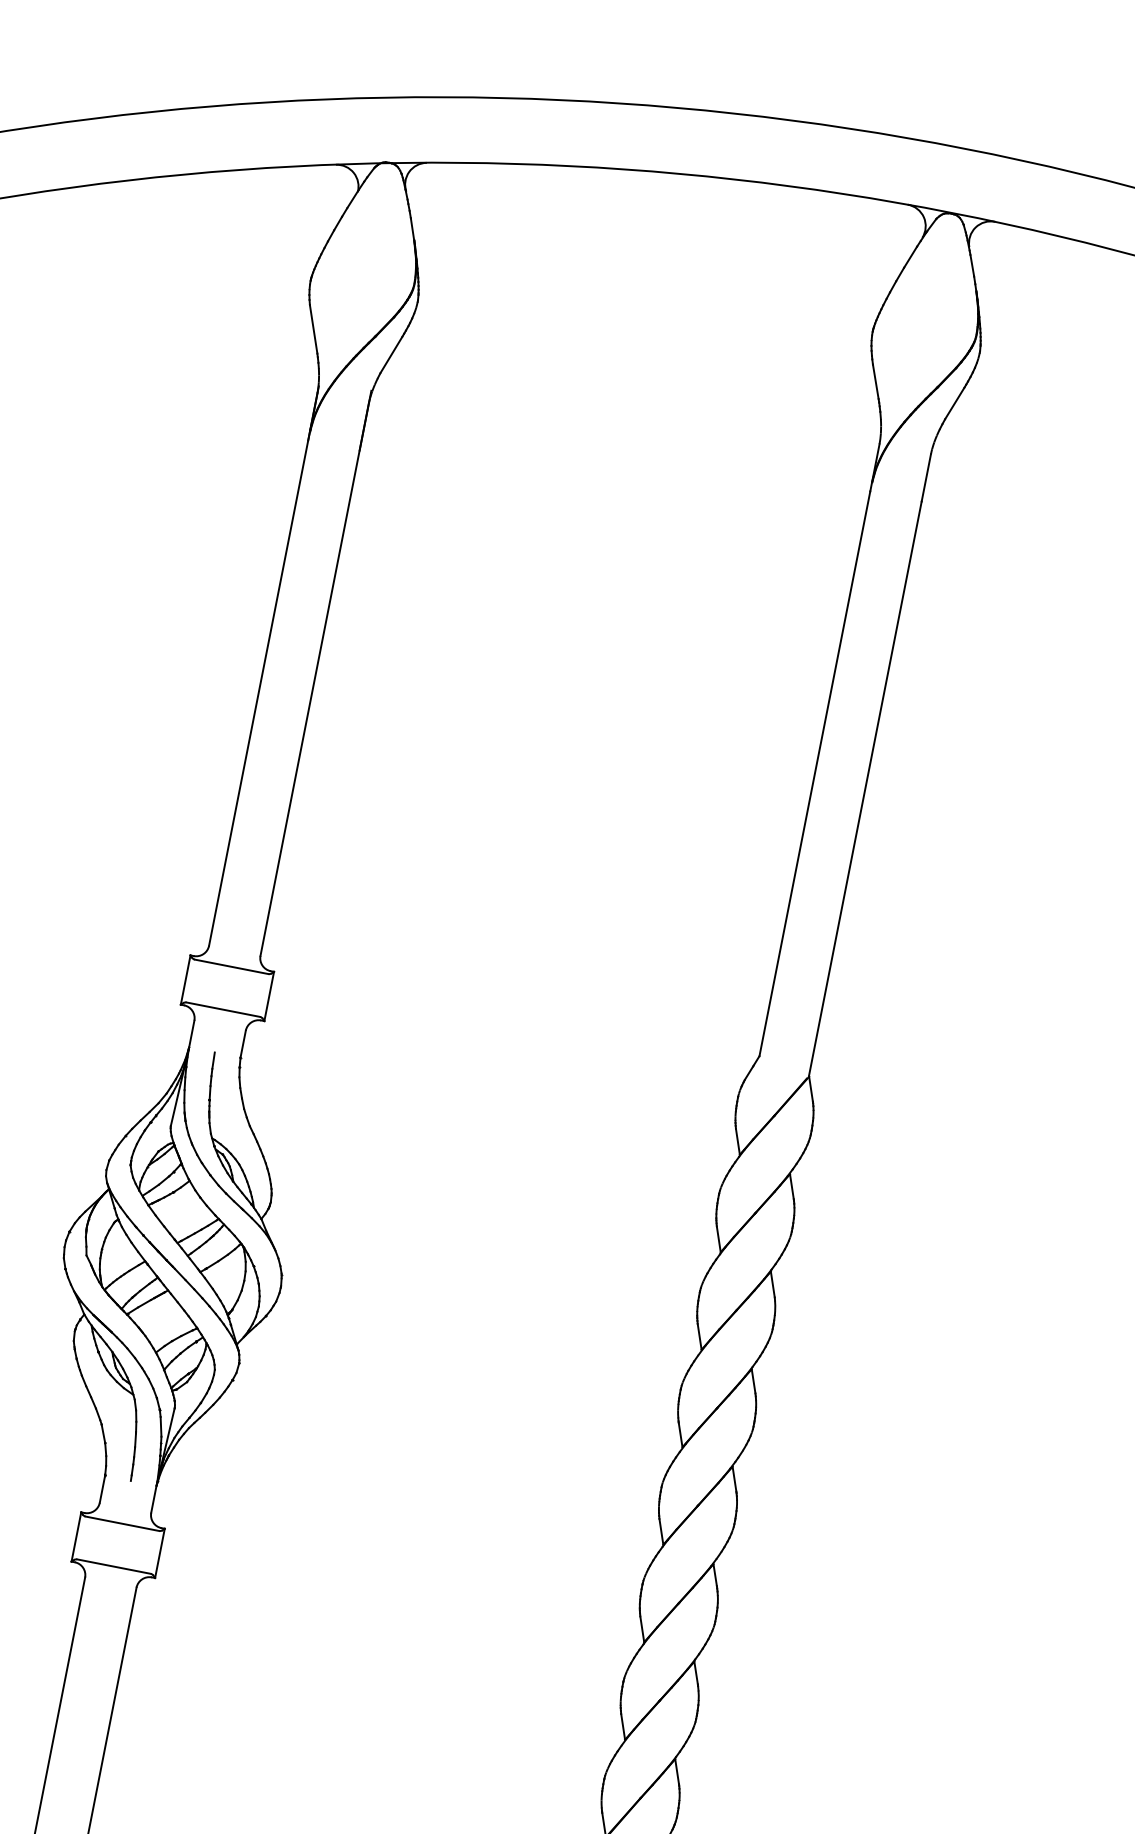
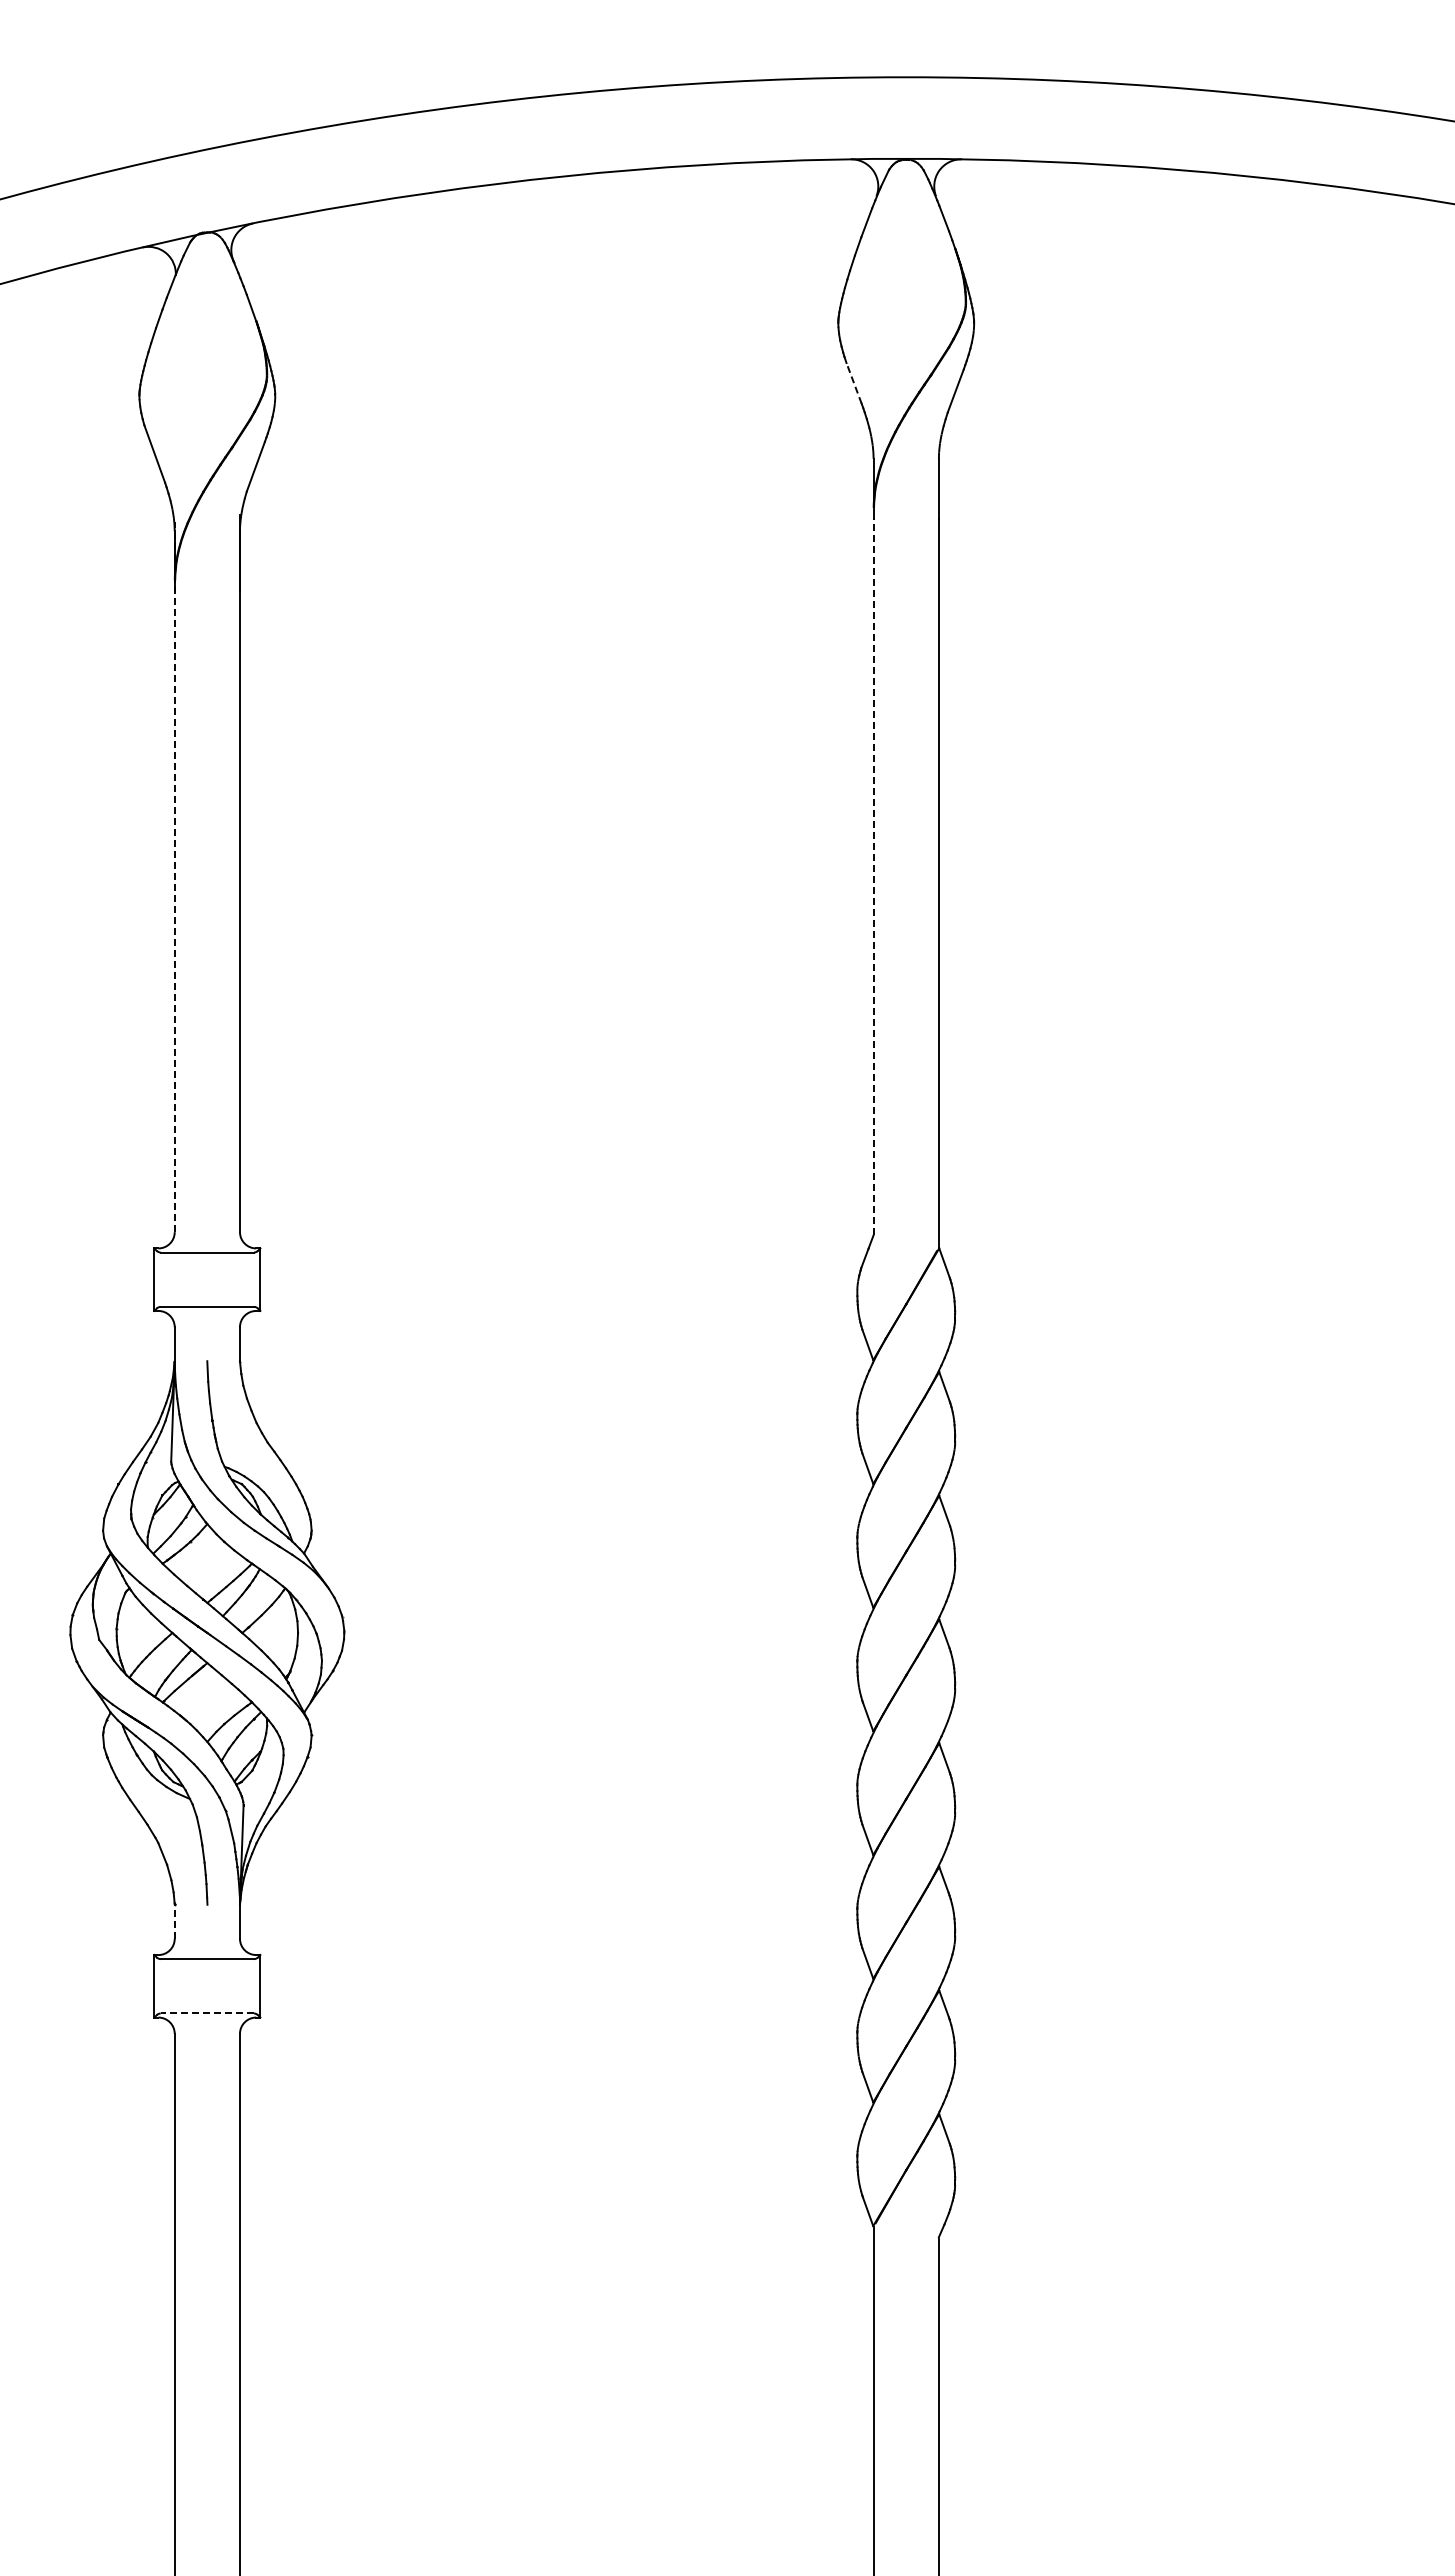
line: (876, 381) -> (854, 383), solid -> dashed
line: (263, 666) -> (174, 877), solid -> dashed
line: (814, 773) -> (873, 876), solid -> dashed
line: (102, 1489) -> (174, 1921), solid -> dashed
line: (114, 1566) -> (207, 2013), solid -> dashed

